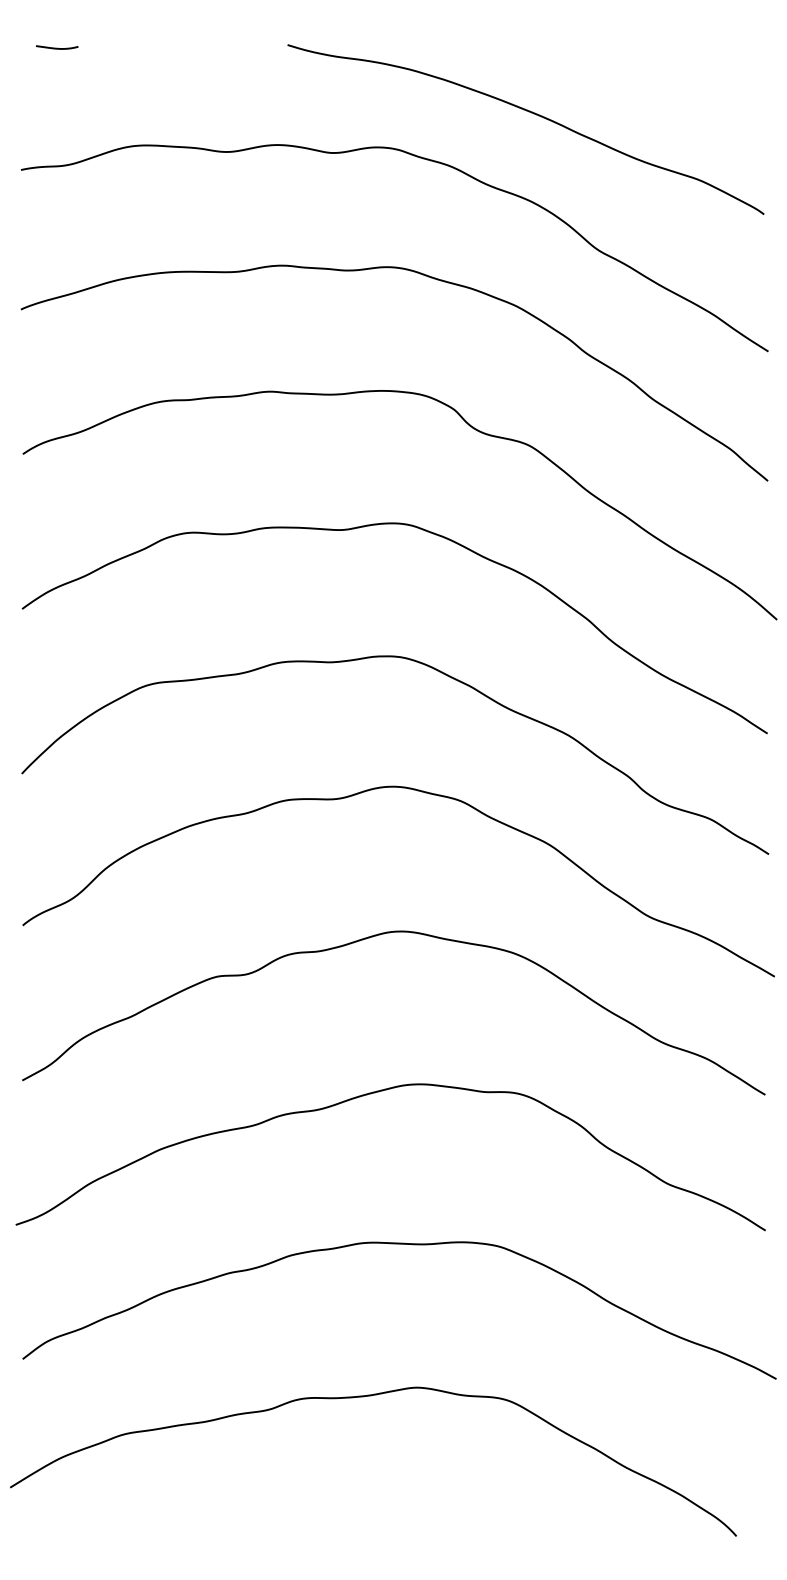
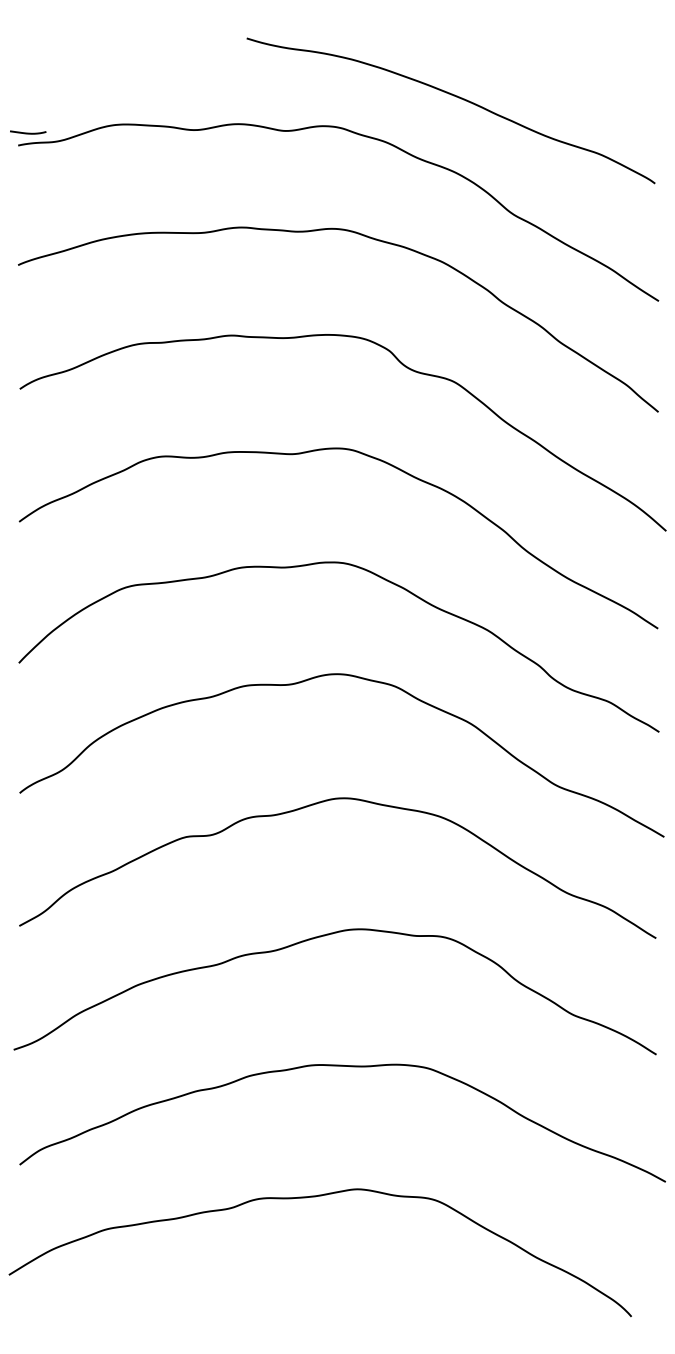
curve: (57, 47) -> (28, 132), moved

